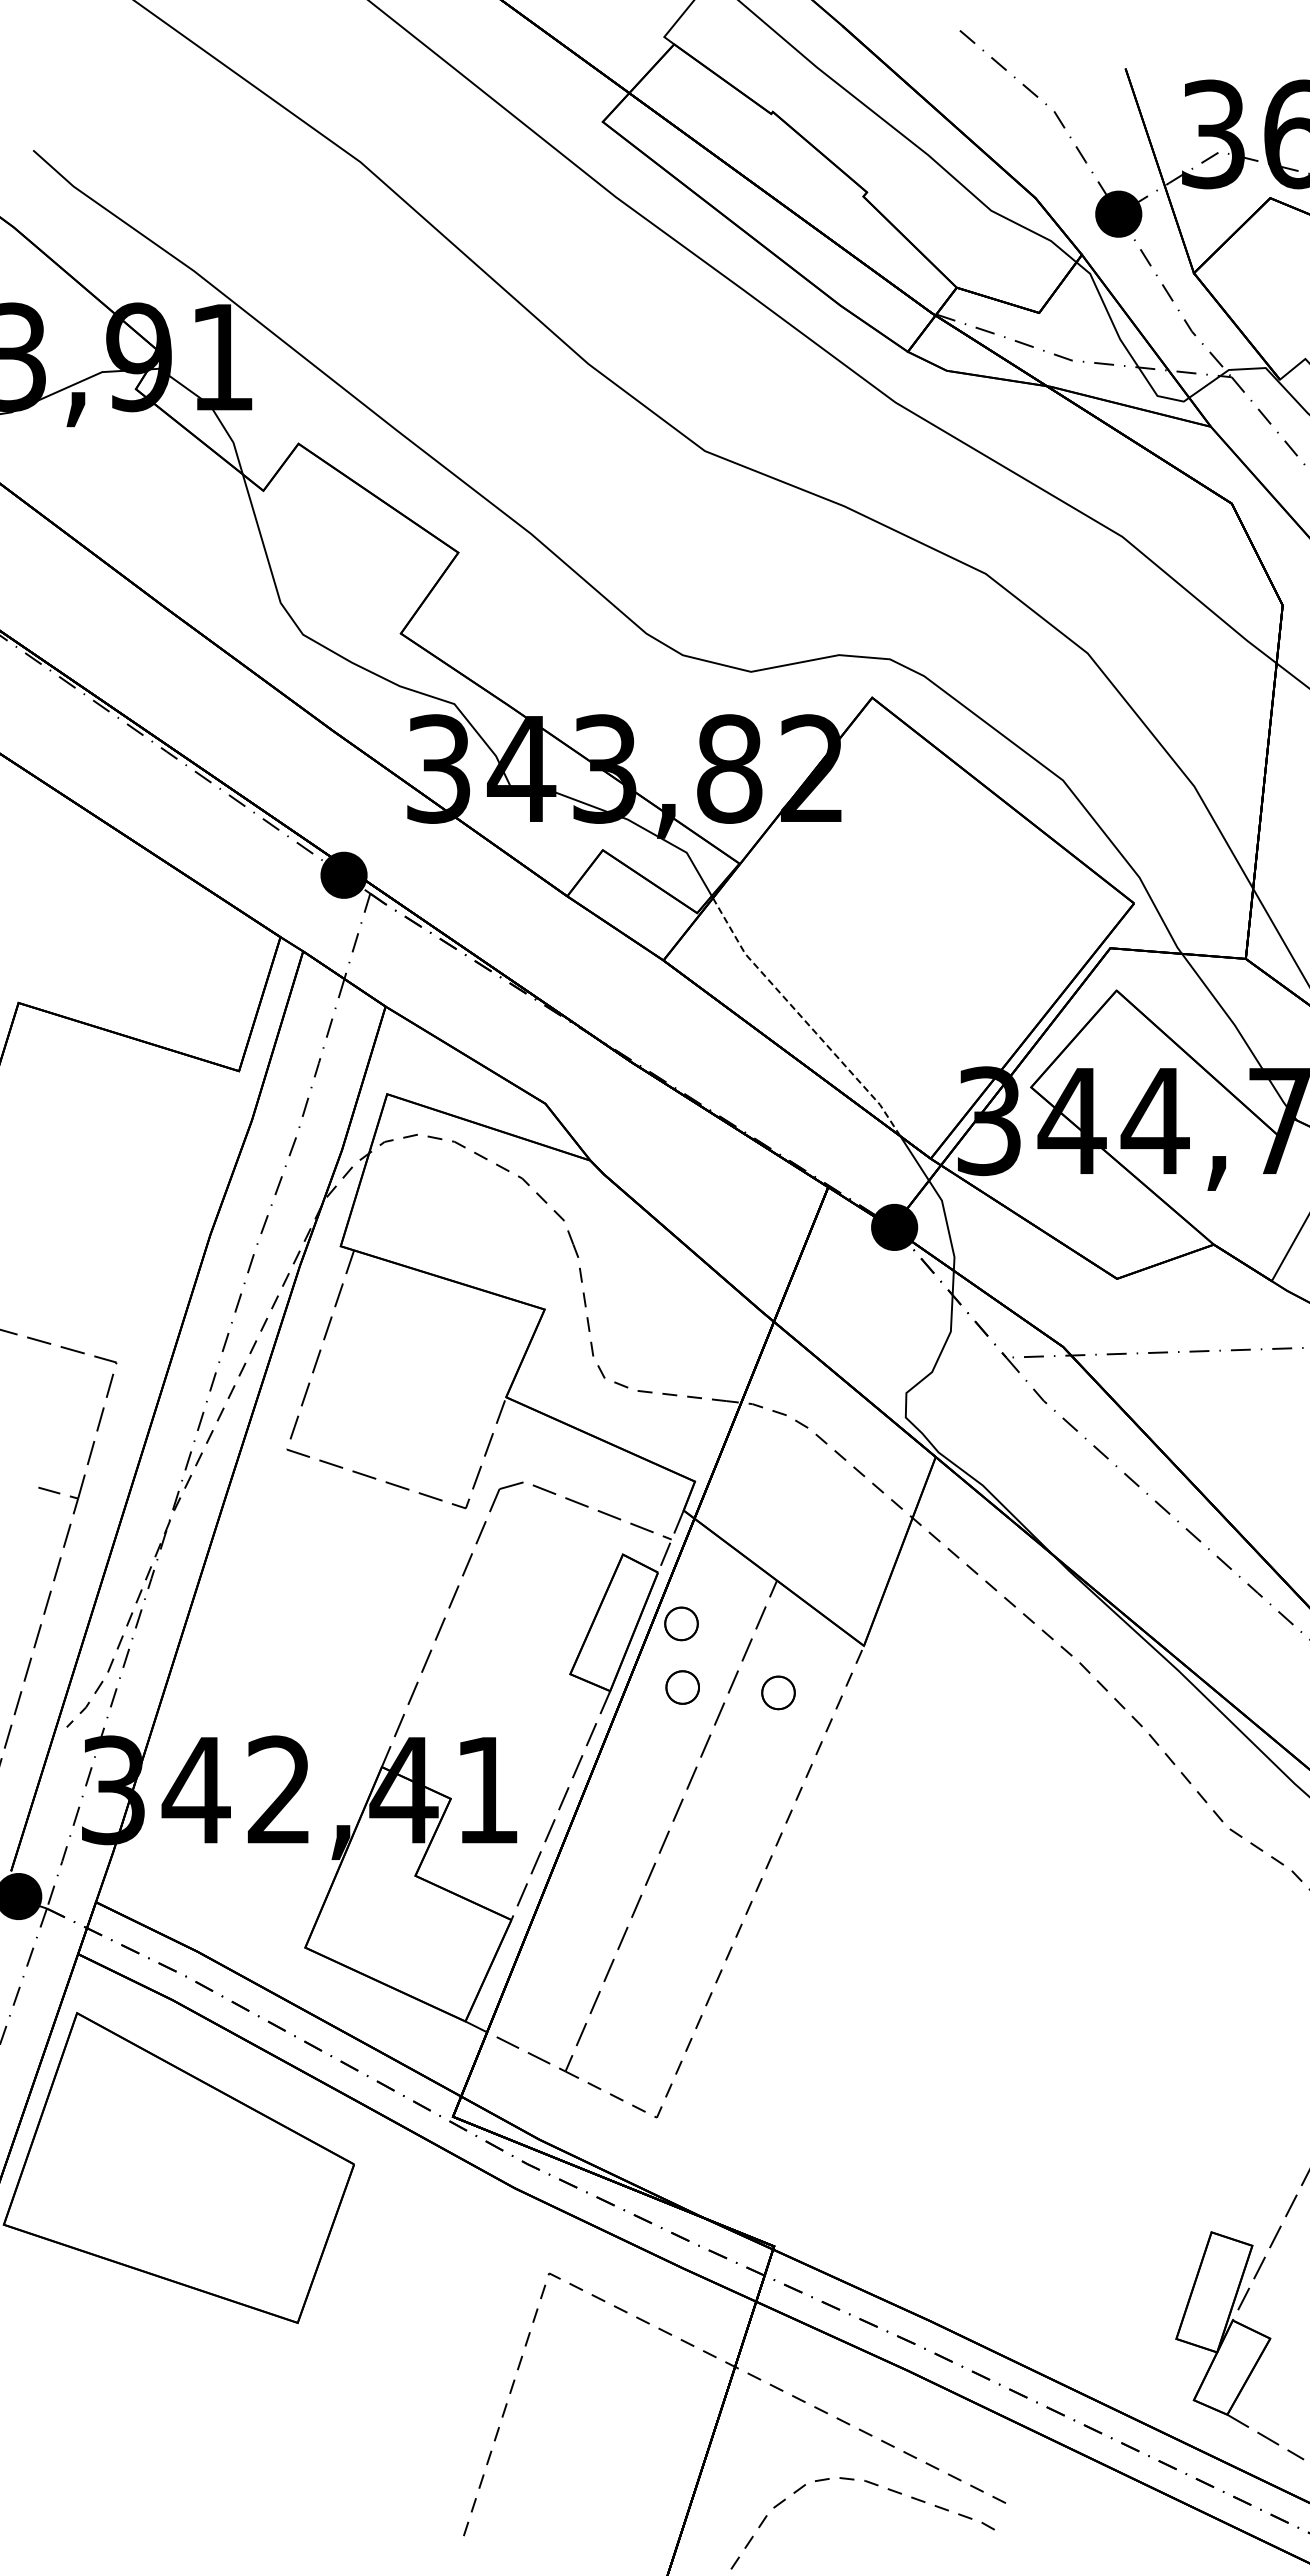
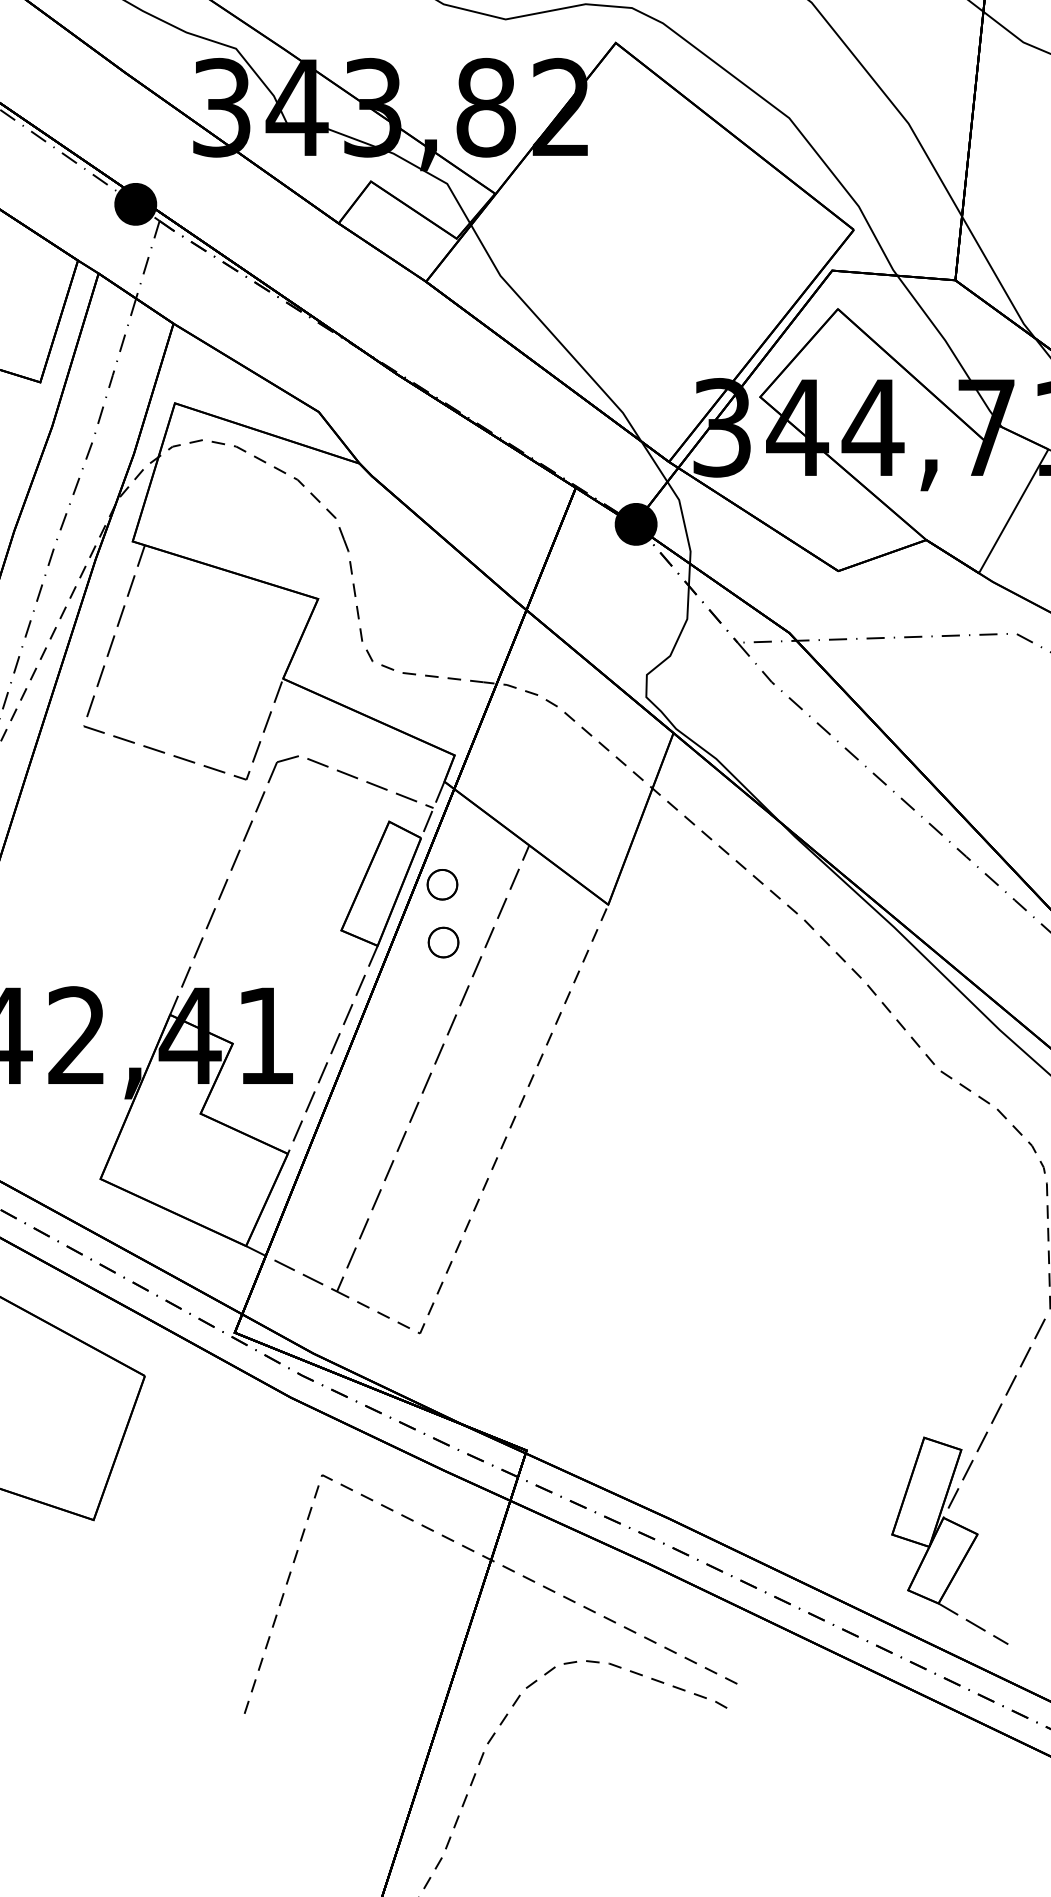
line: (803, 1019) -> (553, 335), dashed -> solid
part: (778, 1692) -> (530, 947), removed

